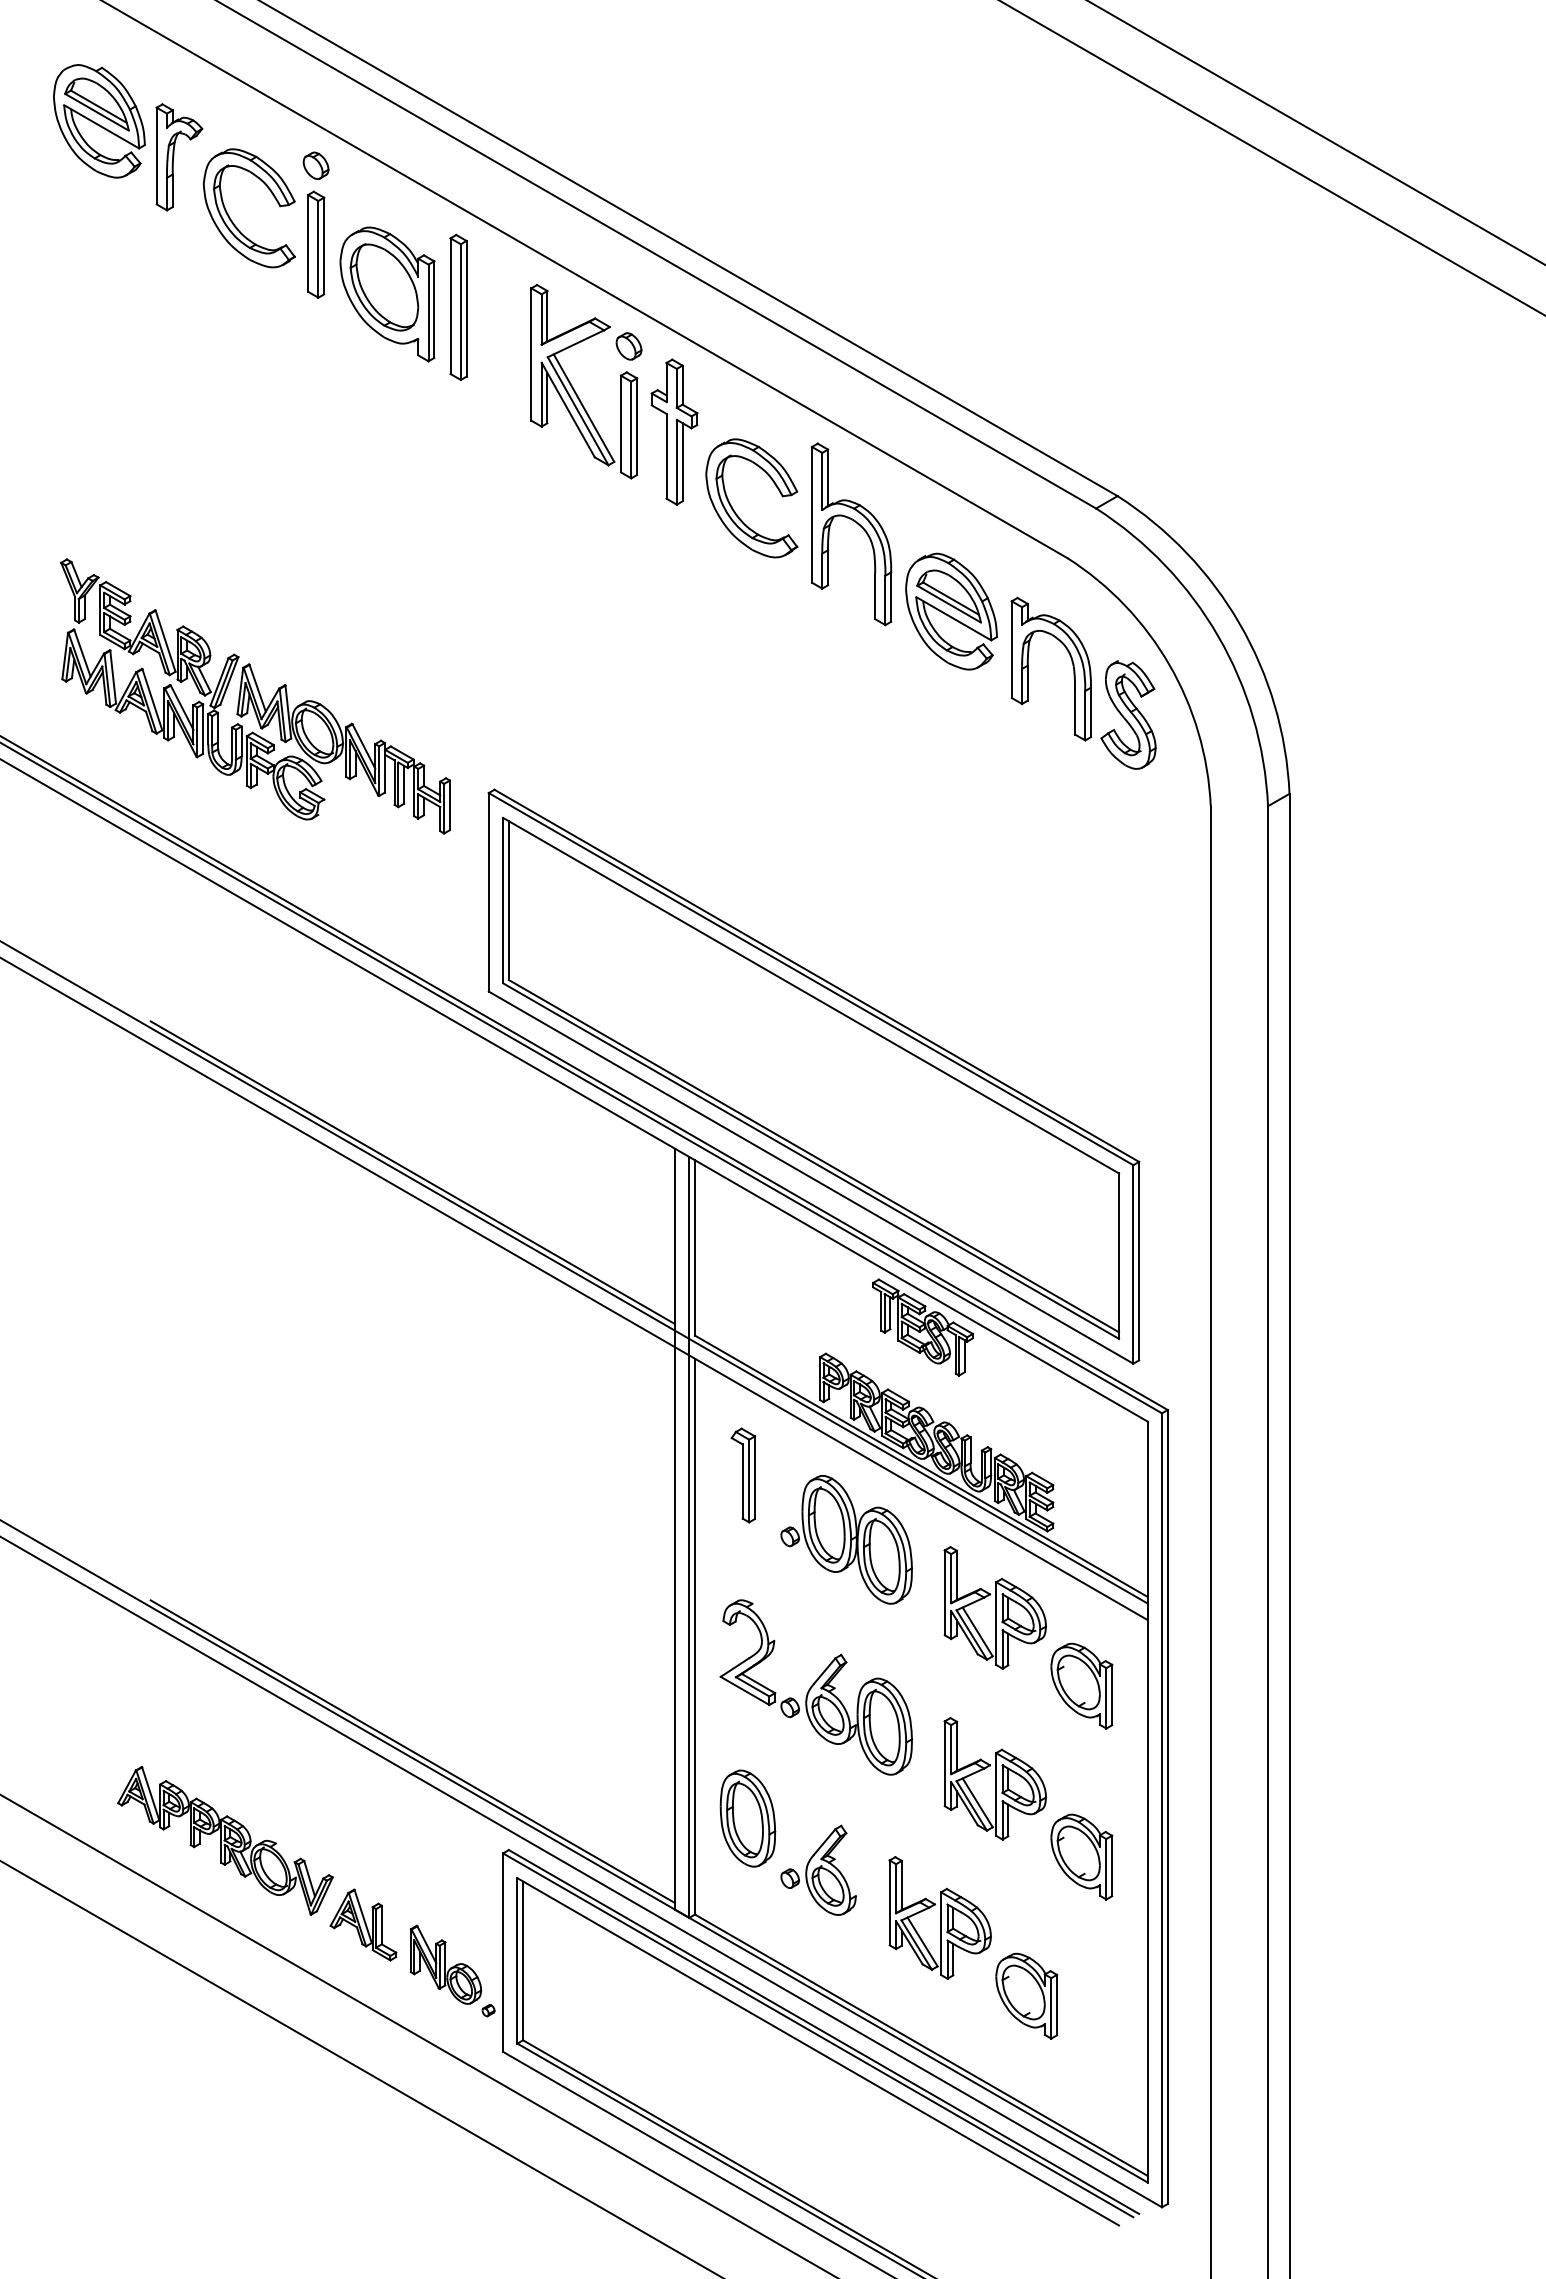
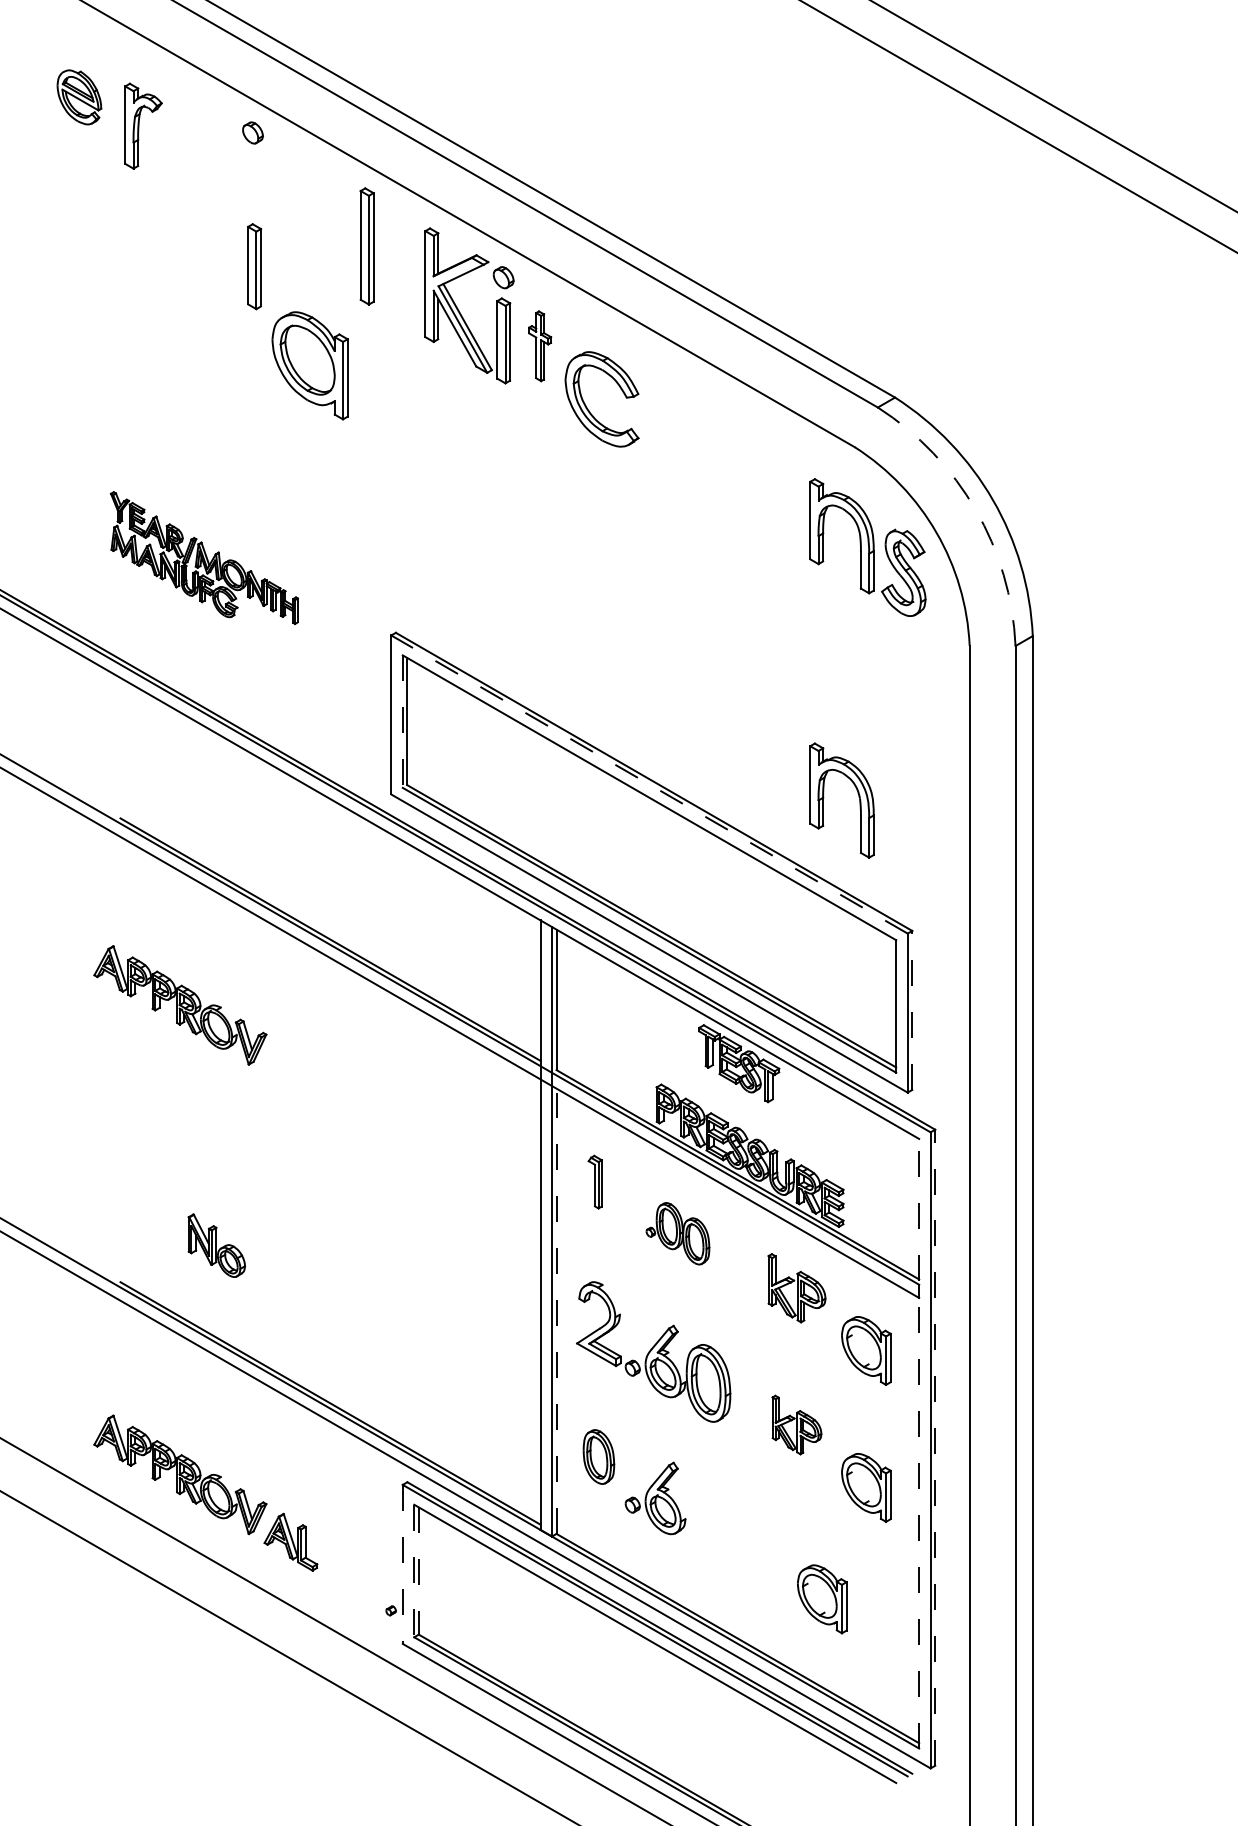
part: (99, 121) -> (79, 97), size x0.6
part: (232, 220) -> (186, 176), removed
part: (316, 244) -> (254, 266), moved
part: (387, 294) -> (310, 365), moved
part: (674, 431) -> (540, 345), size x0.6
part: (858, 525) -> (687, 421), removed
part: (951, 611) -> (761, 490), removed
arc: (1218, 636) -> (975, 510), solid -> dashed
part: (255, 696) -> (204, 558), size x0.6
line: (503, 900) -> (403, 721), solid -> dashed
line: (810, 978) -> (649, 784), solid -> dashed
part: (1071, 992) -> (858, 795), added
part: (225, 1254) -> (180, 1005), added
line: (1139, 1260) -> (912, 1009), solid -> dashed
part: (743, 1475) -> (595, 1182), size x0.7
part: (846, 1539) -> (677, 1233), size x0.6
part: (994, 1607) -> (796, 1287), size x0.7
line: (695, 1636) -> (556, 1311), solid -> dashed
part: (994, 1778) -> (796, 1424), size x0.6
line: (1147, 1801) -> (919, 1443), solid -> dashed
line: (1167, 1807) -> (935, 1448), solid -> dashed
part: (747, 1818) -> (598, 1456), size x0.7
part: (939, 1917) -> (752, 1536), removed
line: (503, 1953) -> (403, 1565), solid -> dashed
line: (517, 1960) -> (414, 1570), solid -> dashed
line: (523, 1961) -> (419, 1571), solid -> dashed
part: (445, 1964) -> (216, 1245), moved

